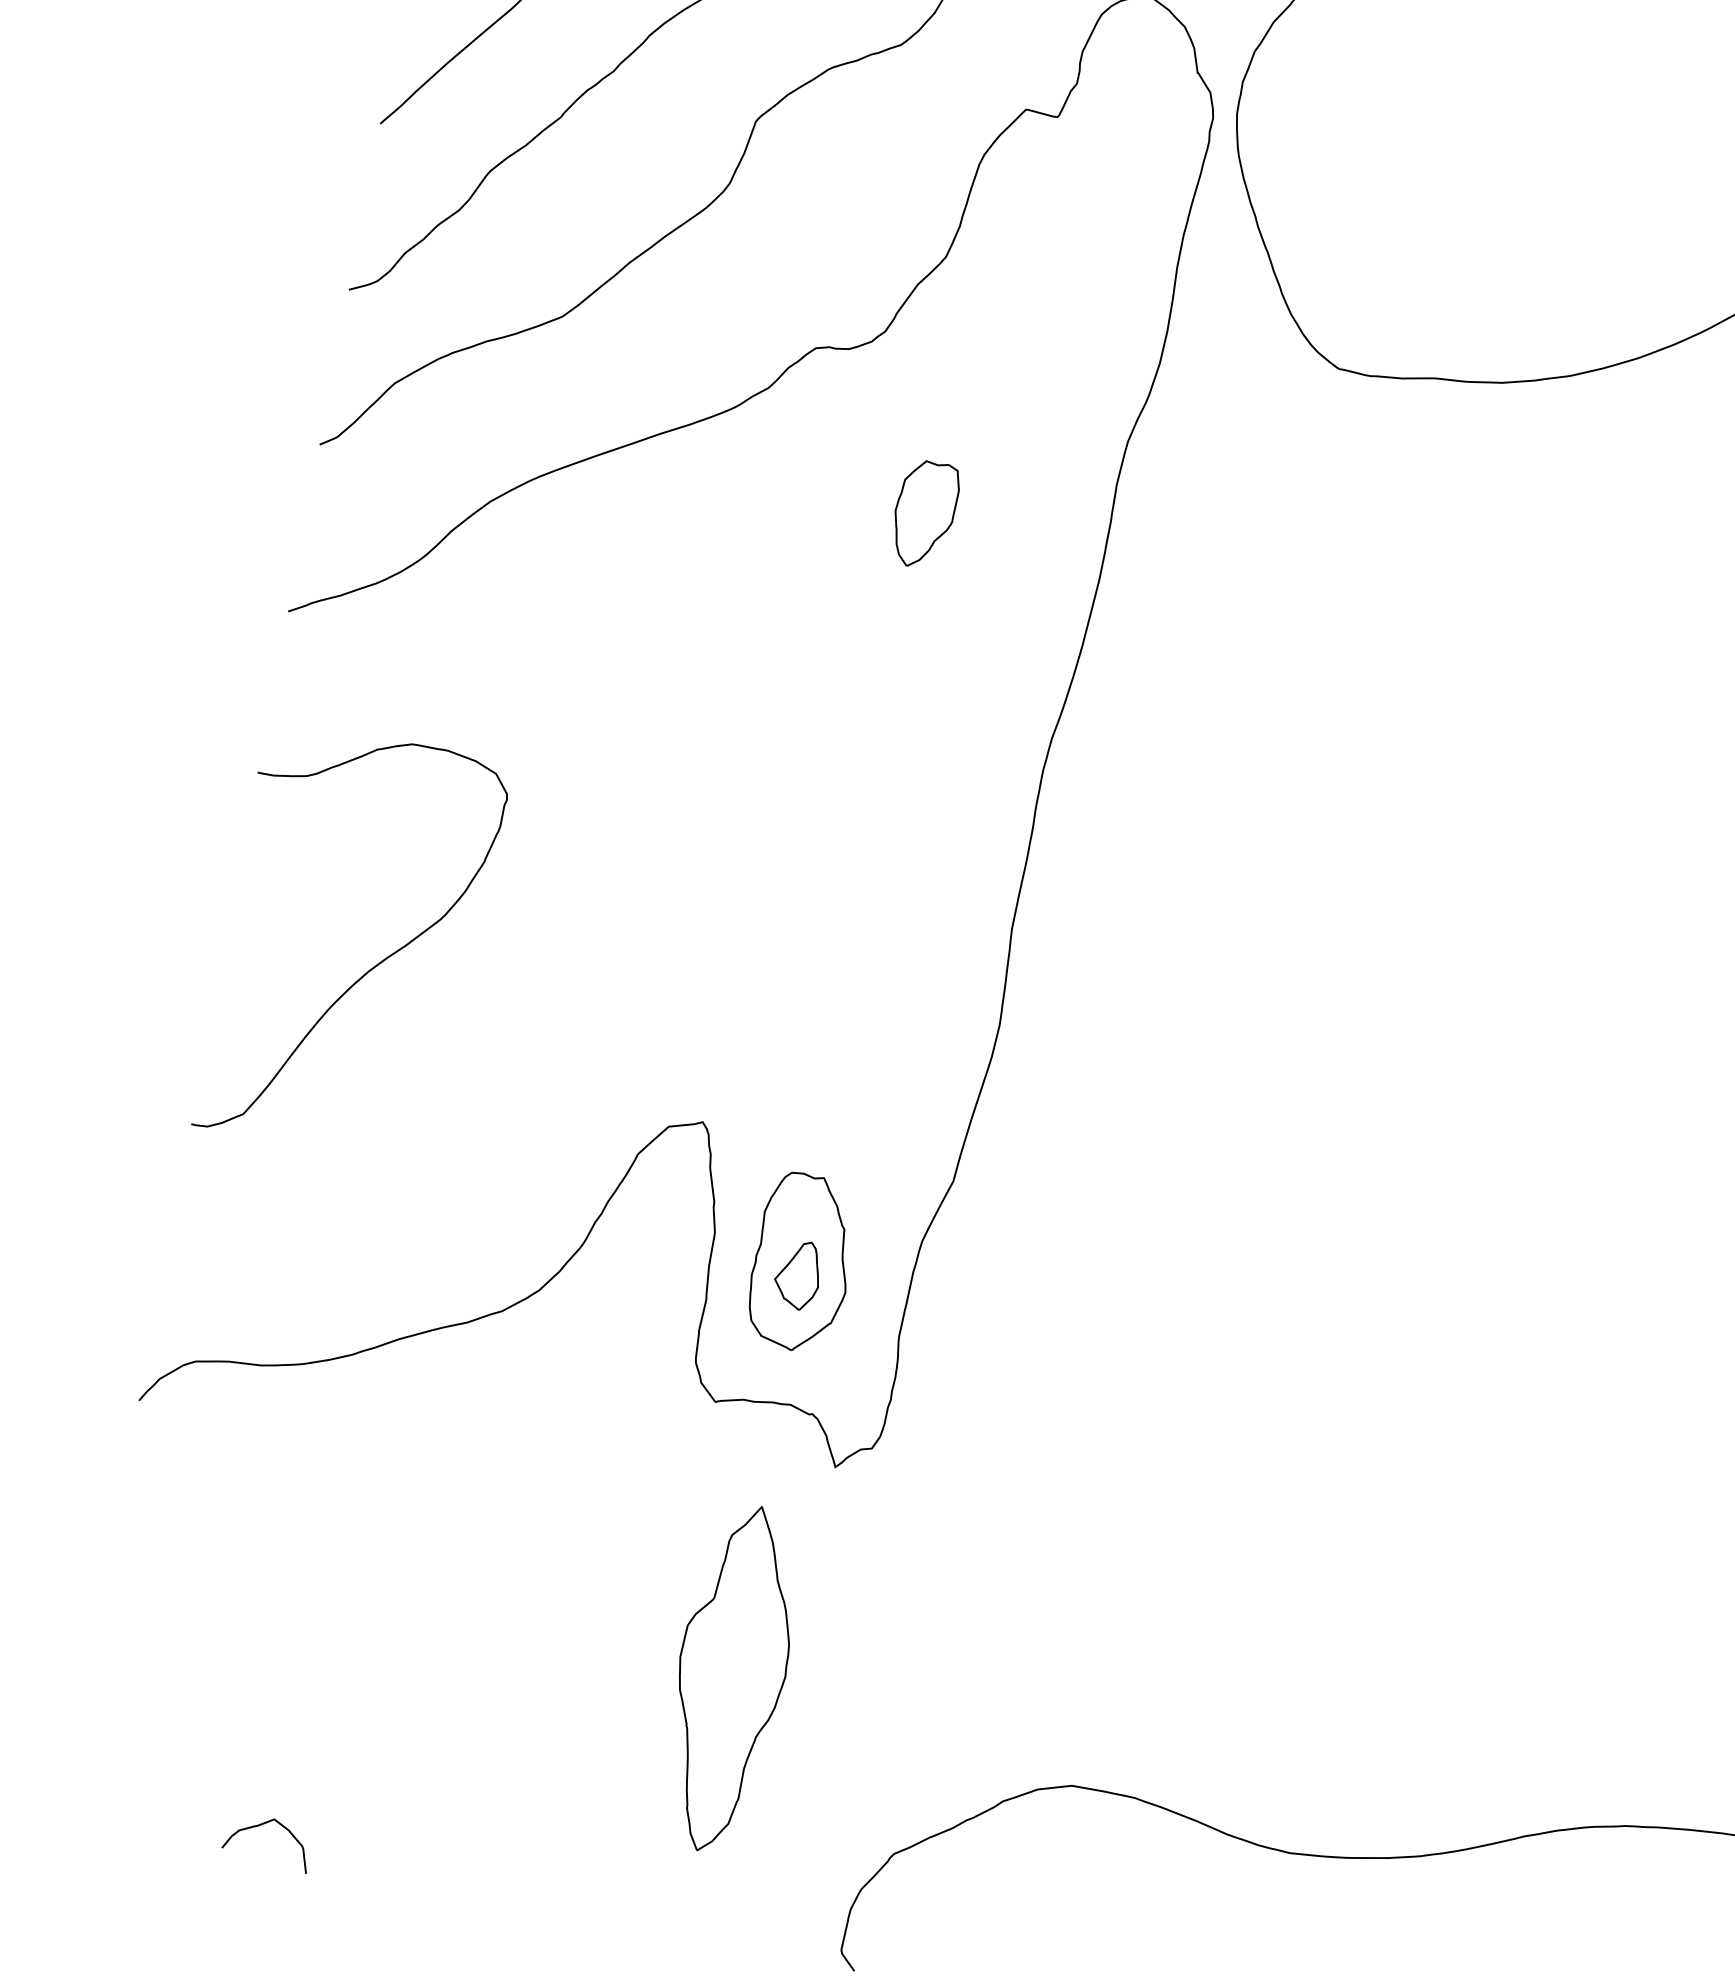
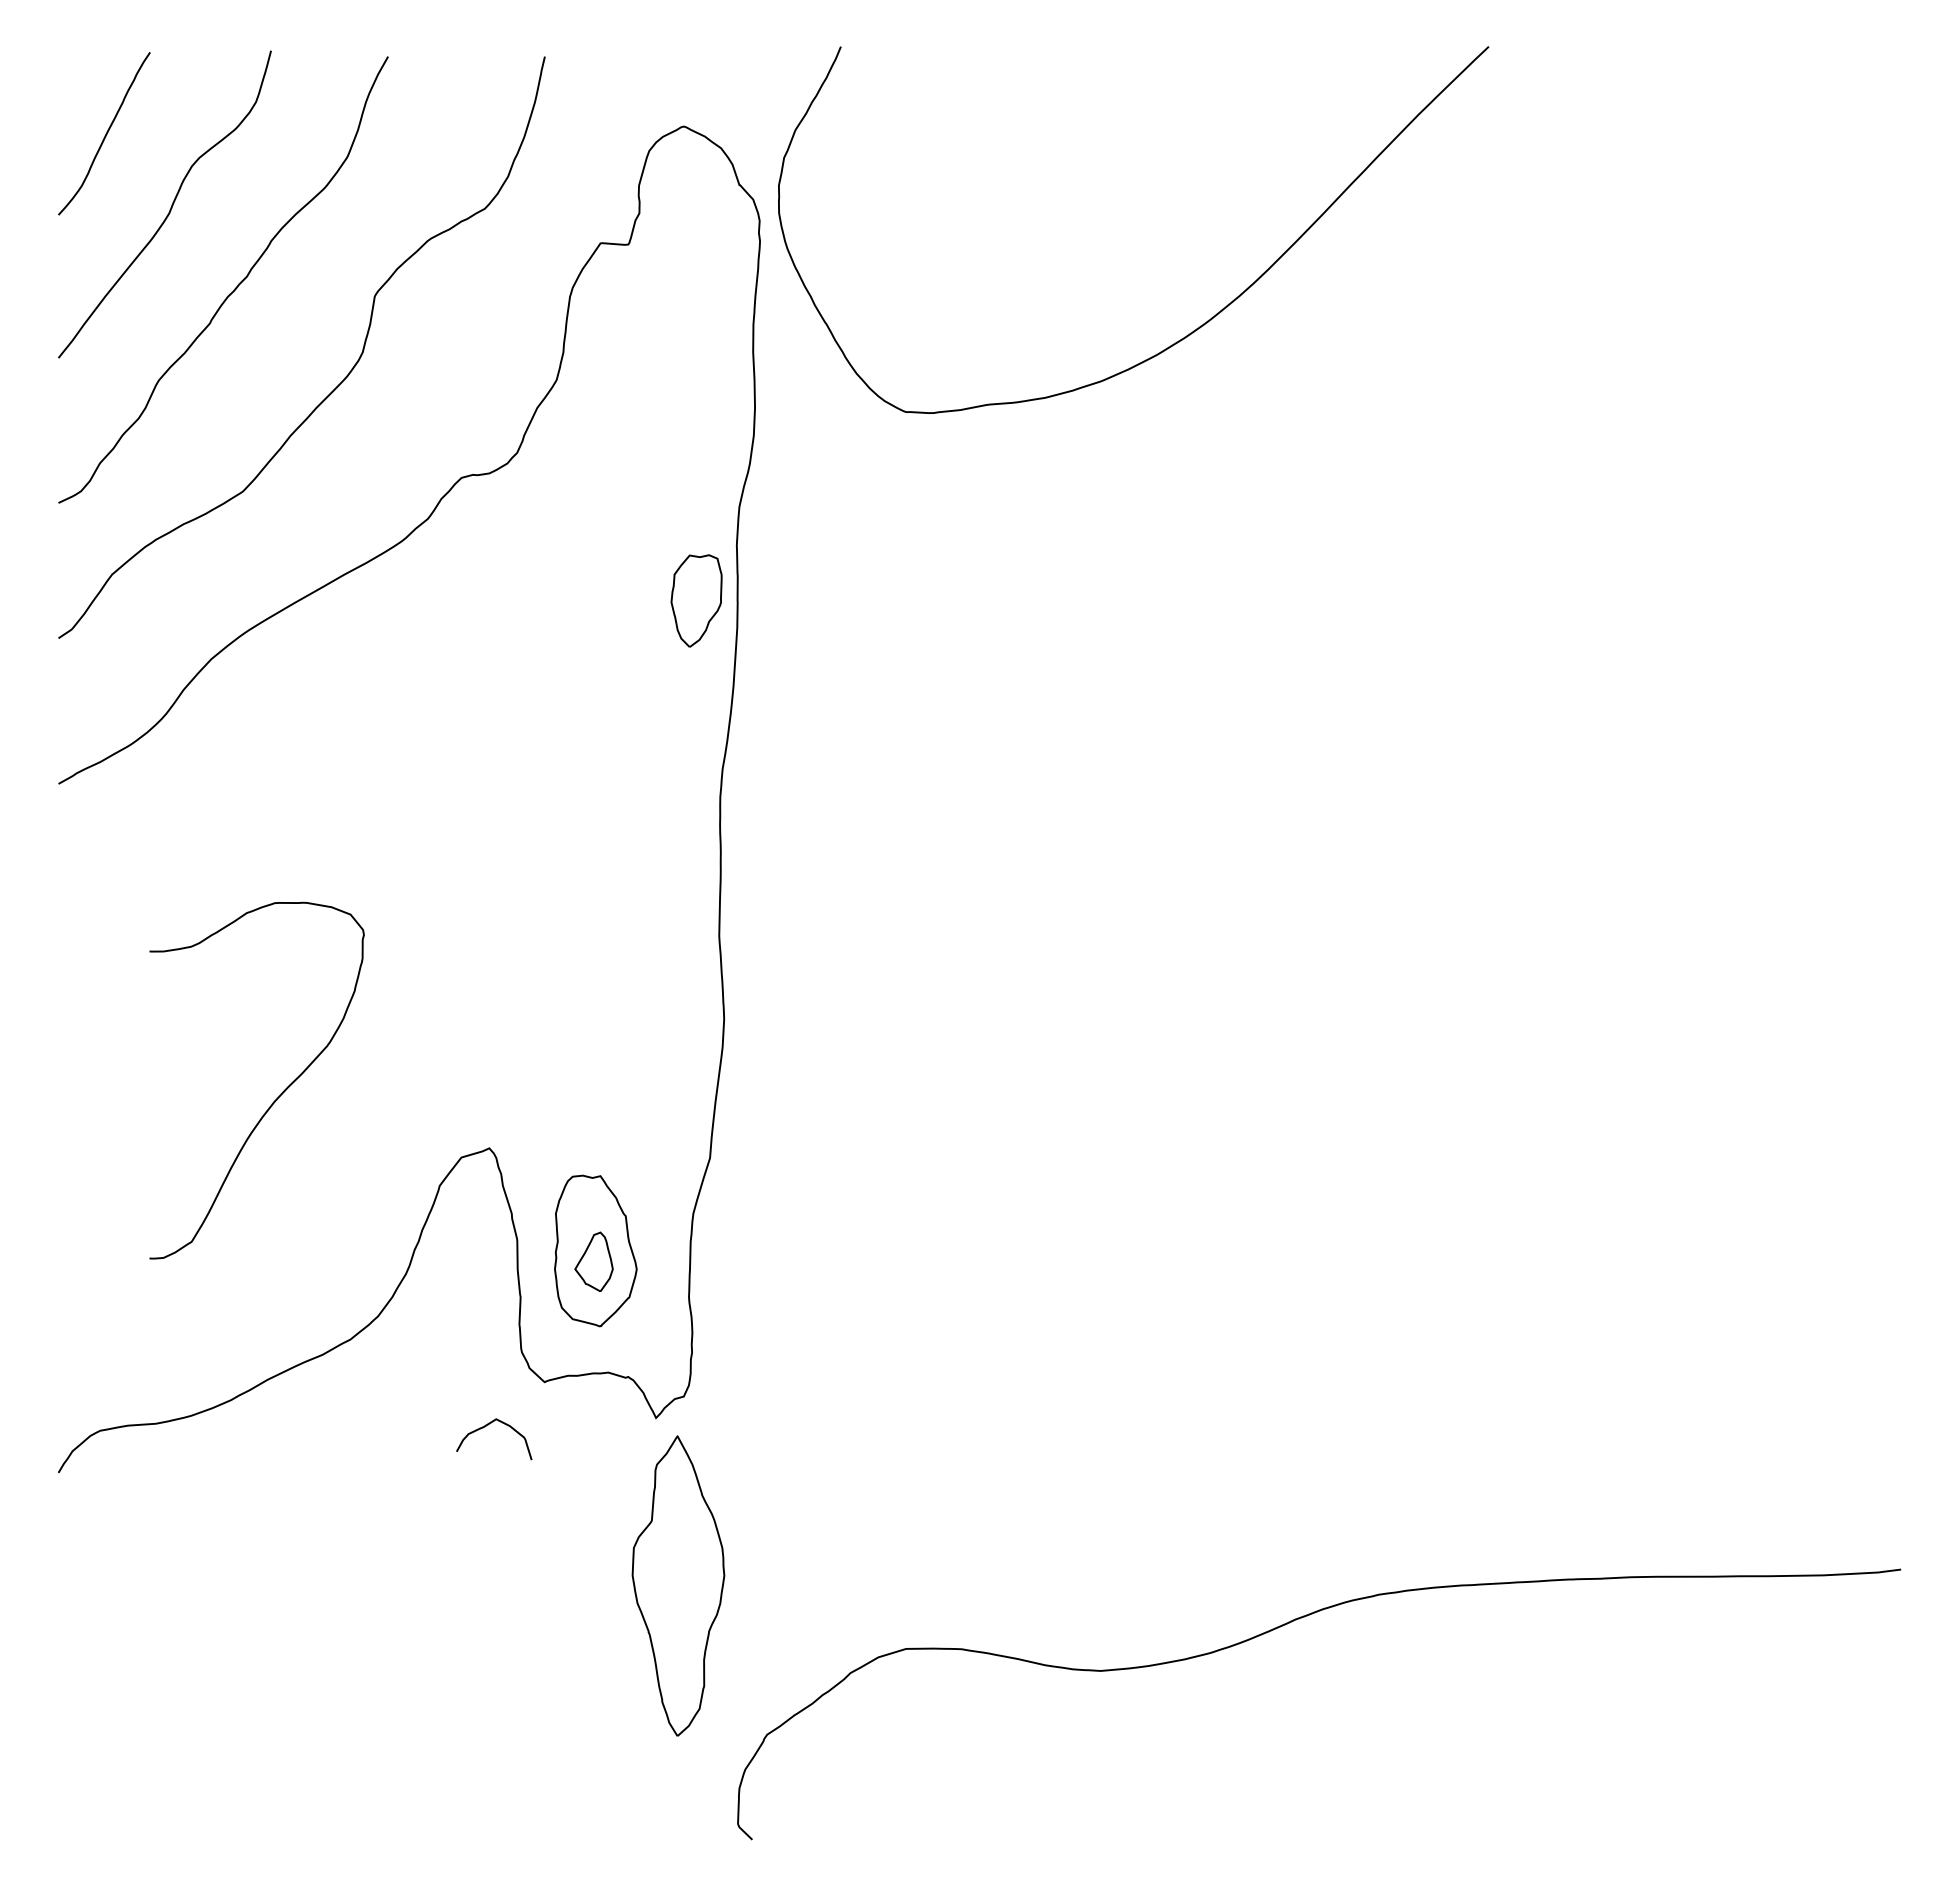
part: (924, 514) -> (696, 600), moved
curve: (369, 969) -> (275, 1099), moved
part: (730, 1678) -> (678, 1585), moved
curve: (264, 1824) -> (488, 1425), moved

